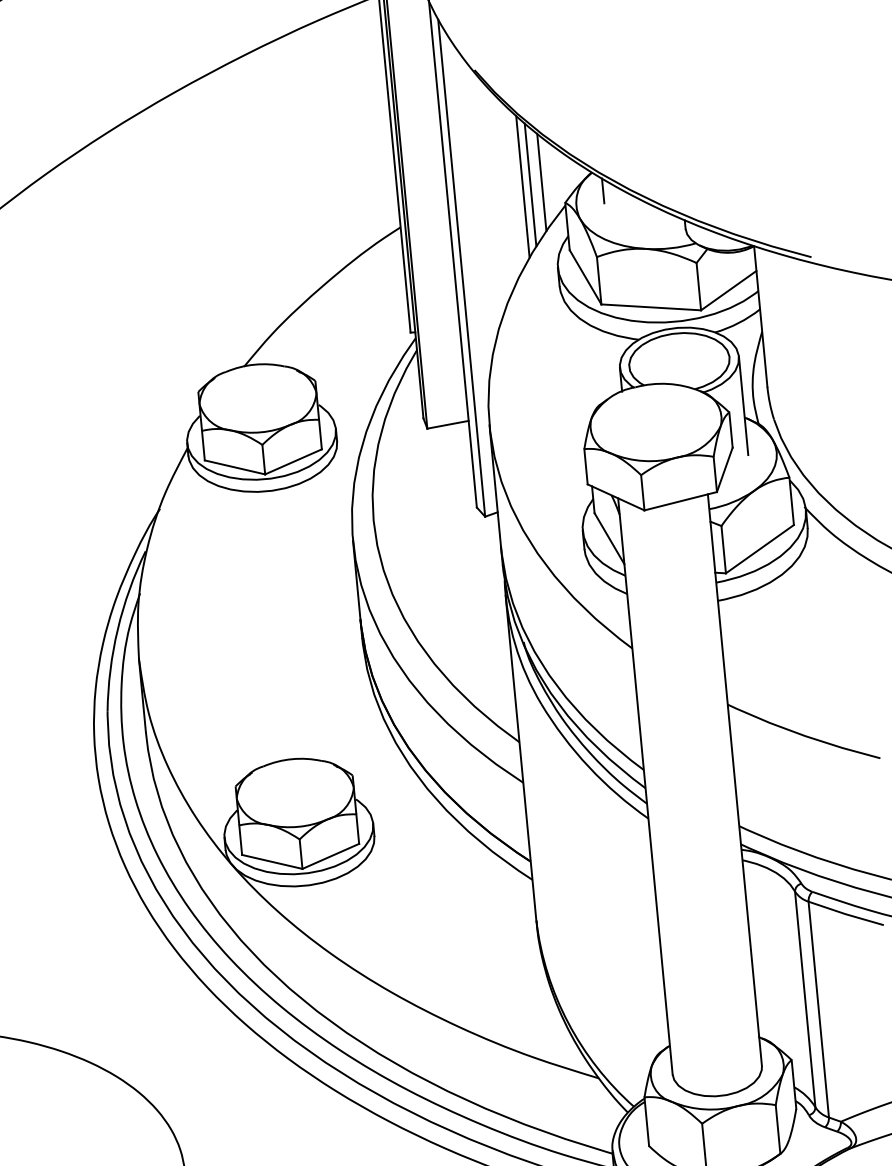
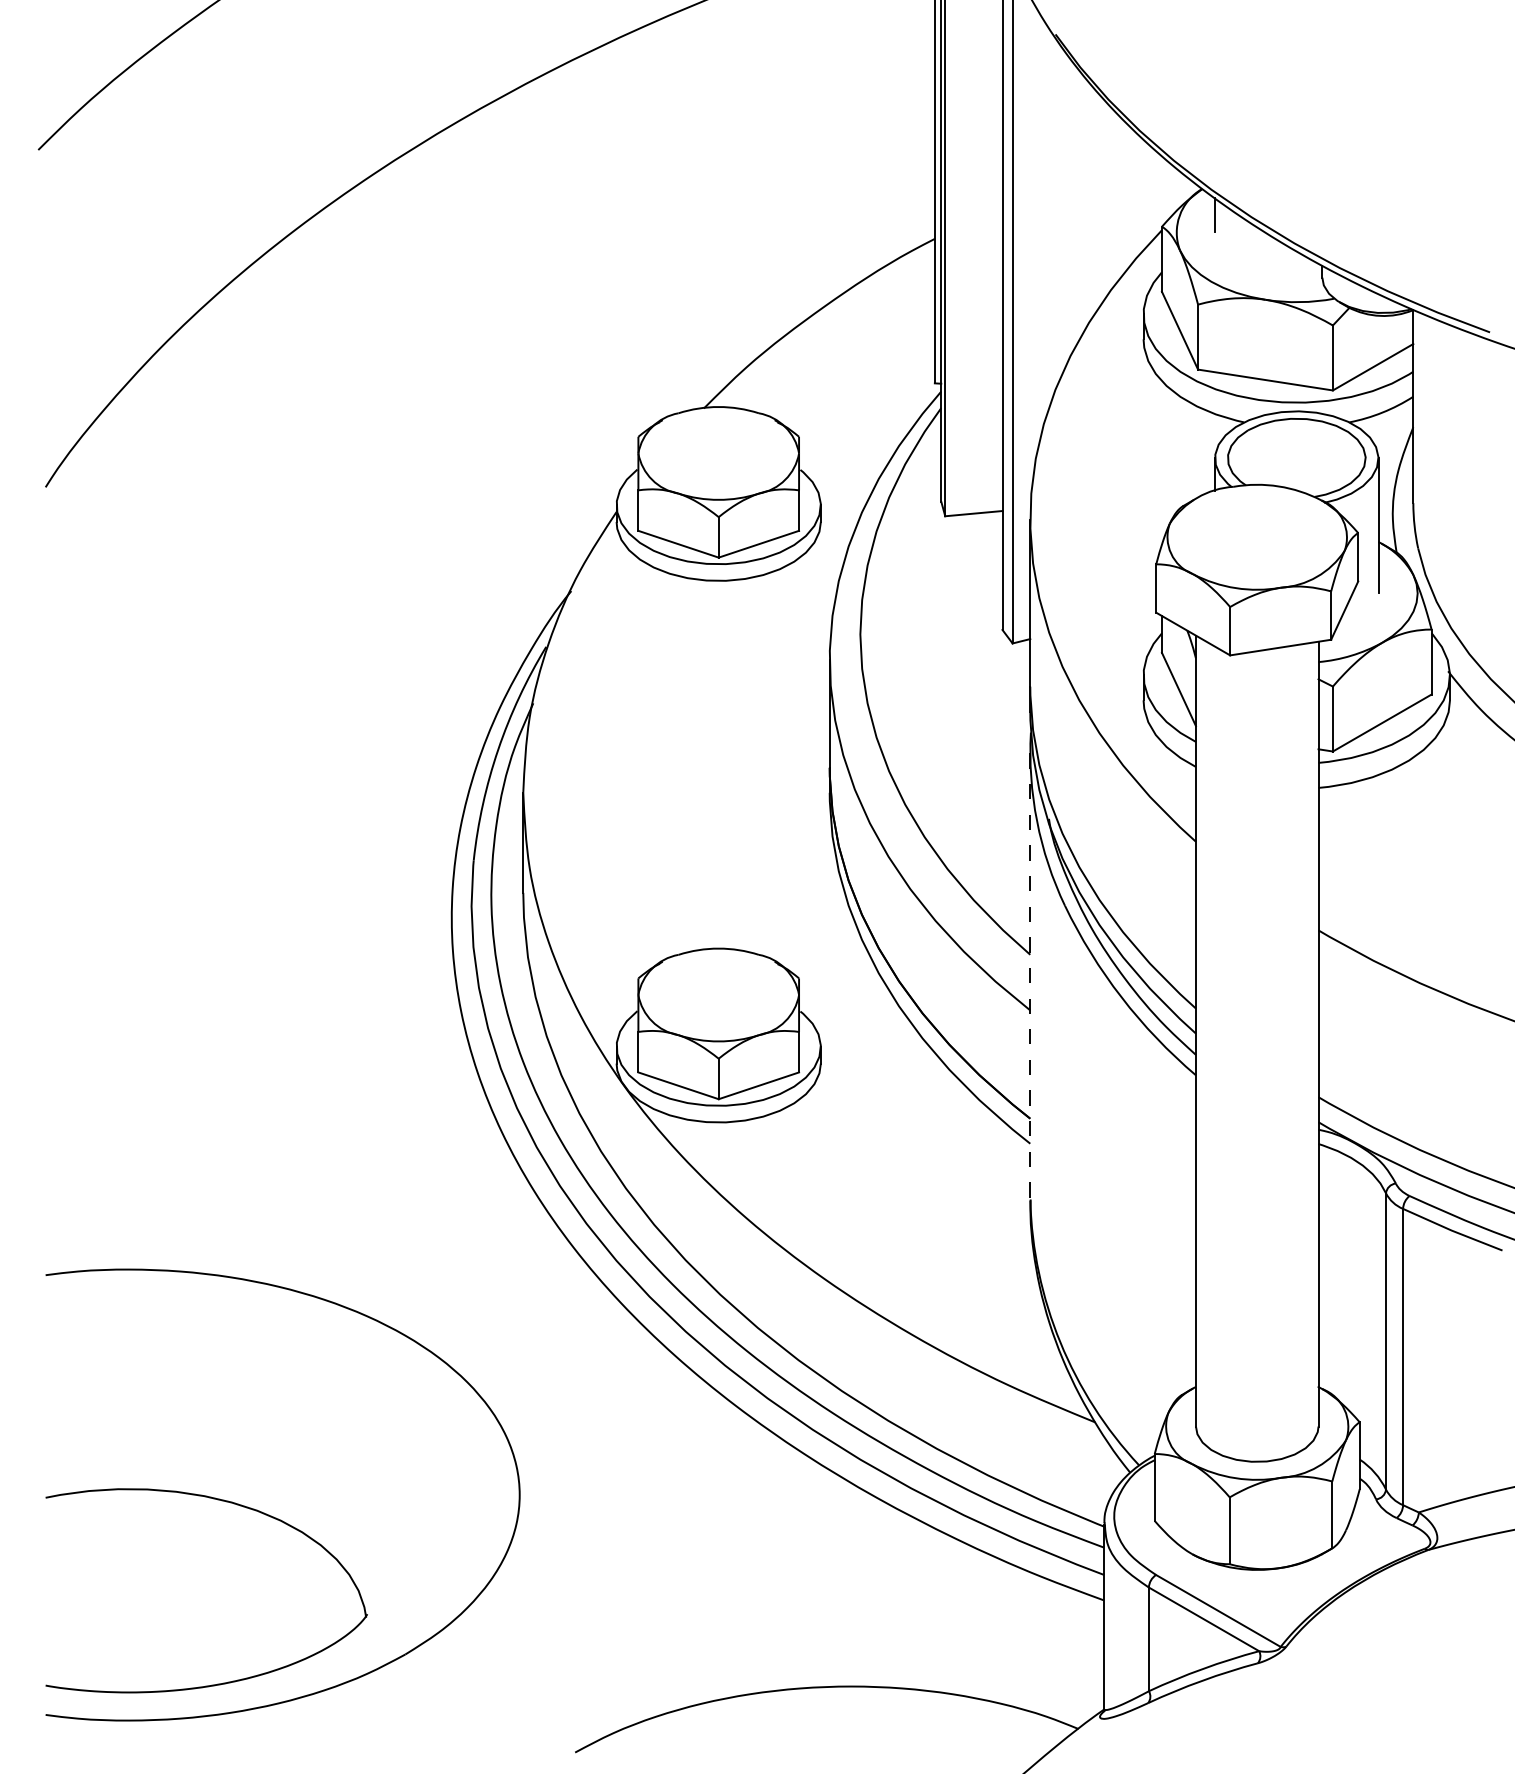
line: (541, 182) -> (1132, 195), removed
line: (530, 184) -> (1117, 197), removed
line: (522, 186) -> (1106, 199), removed
line: (521, 758) -> (1030, 976), solid -> dashed

